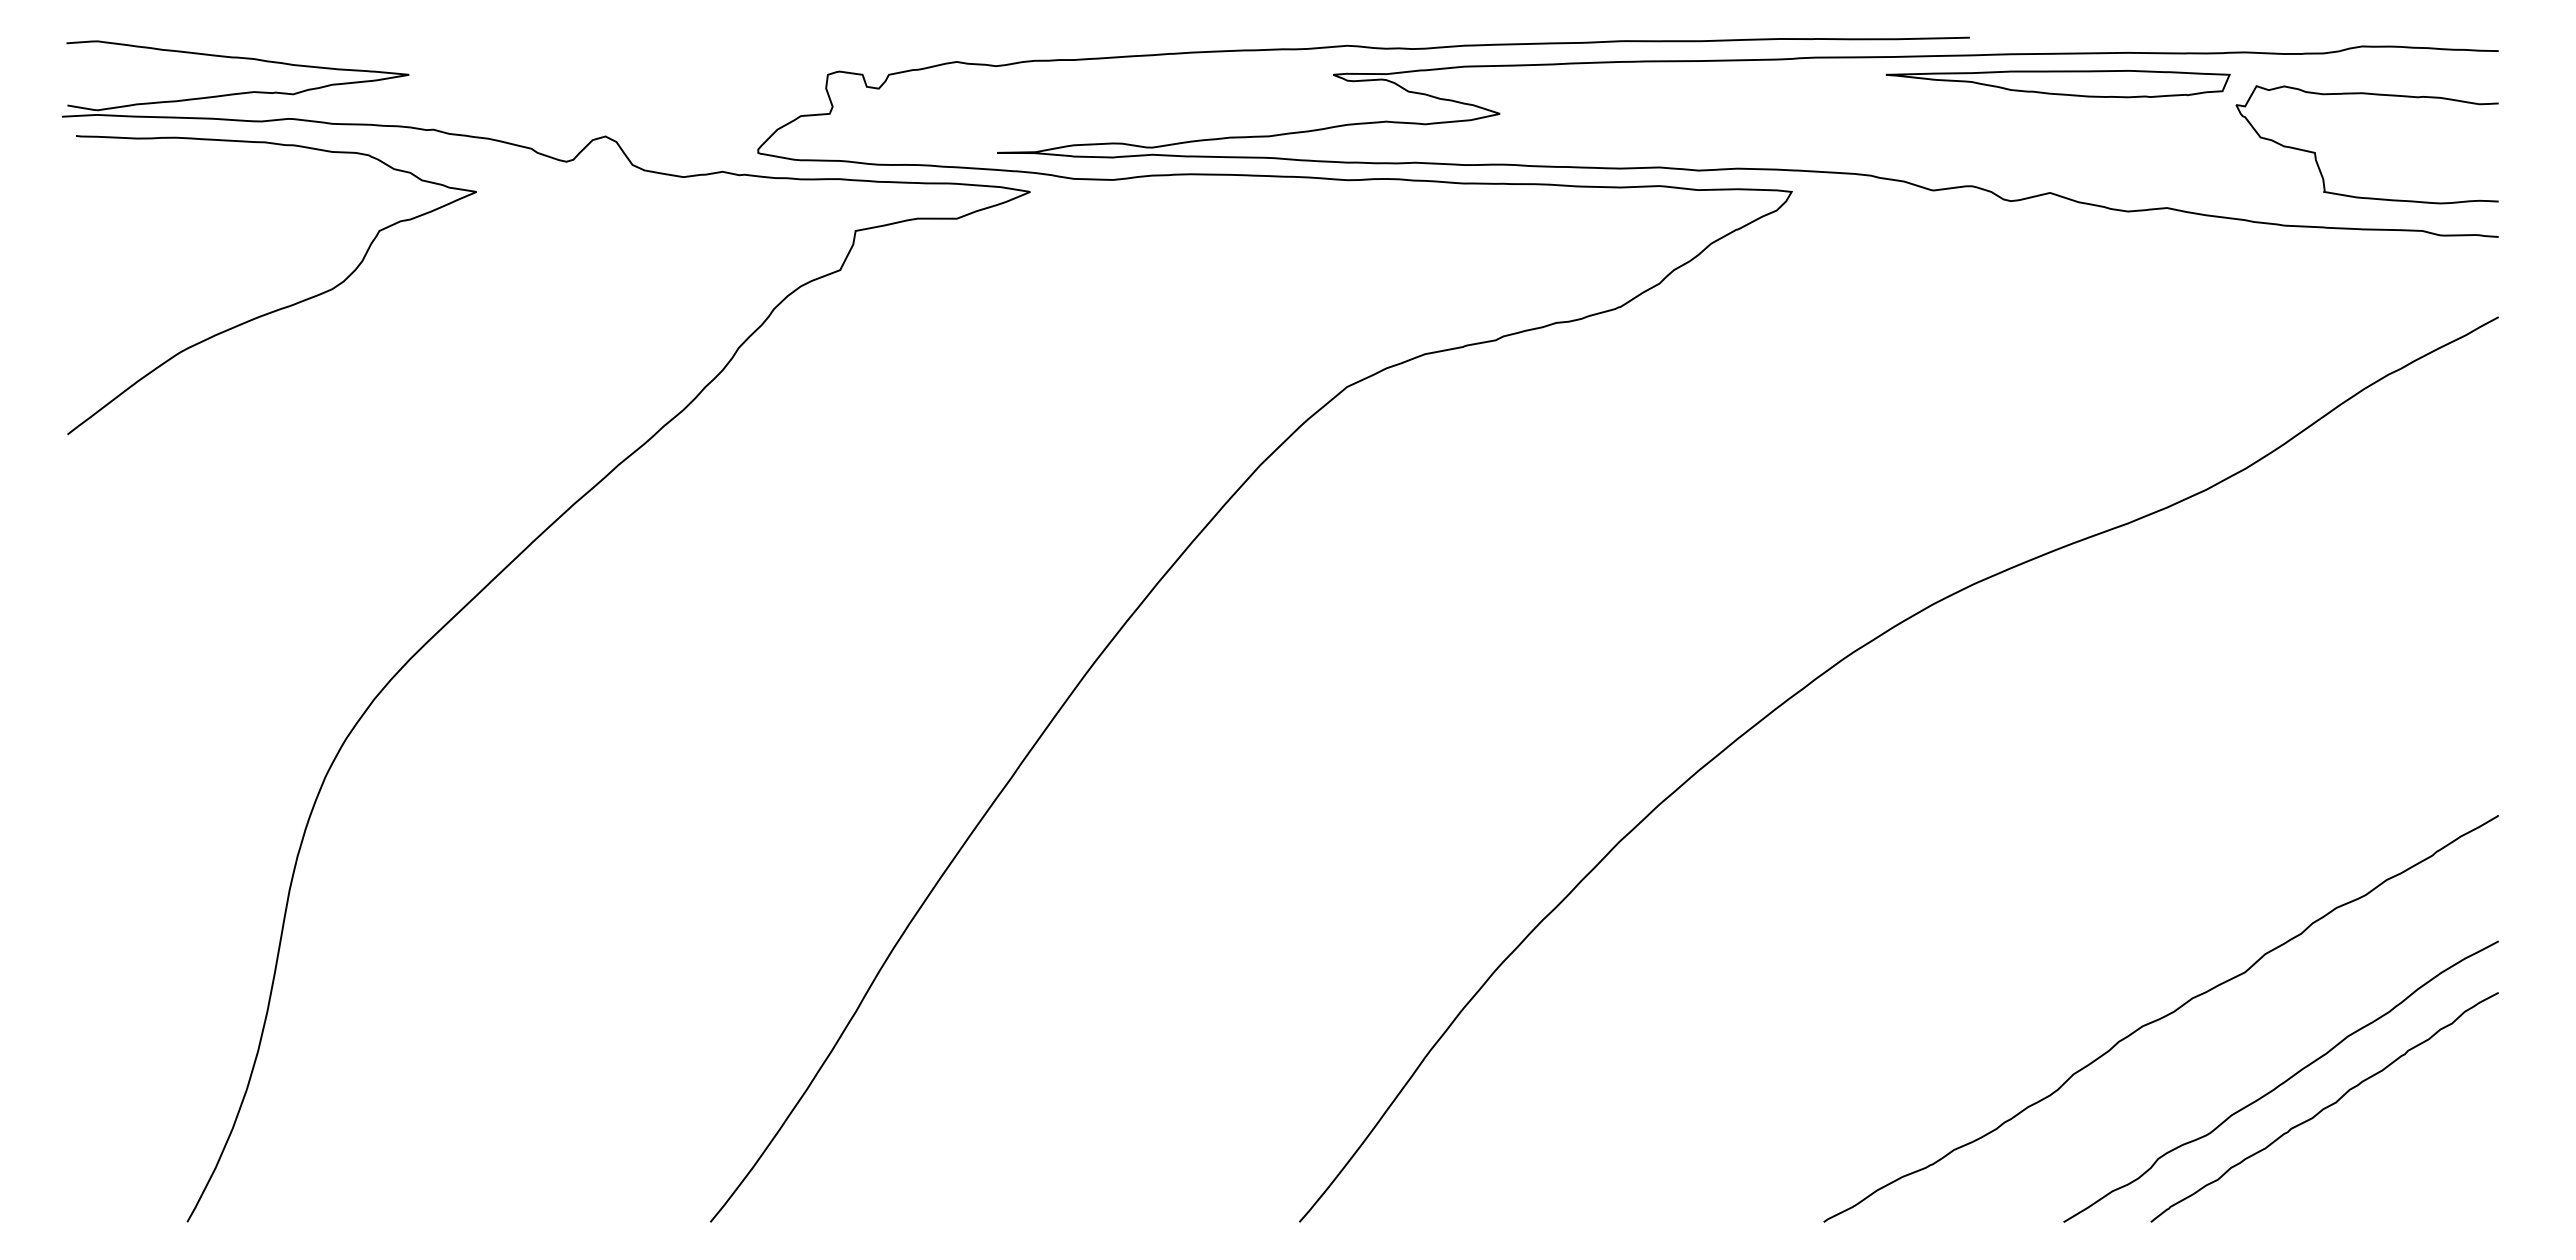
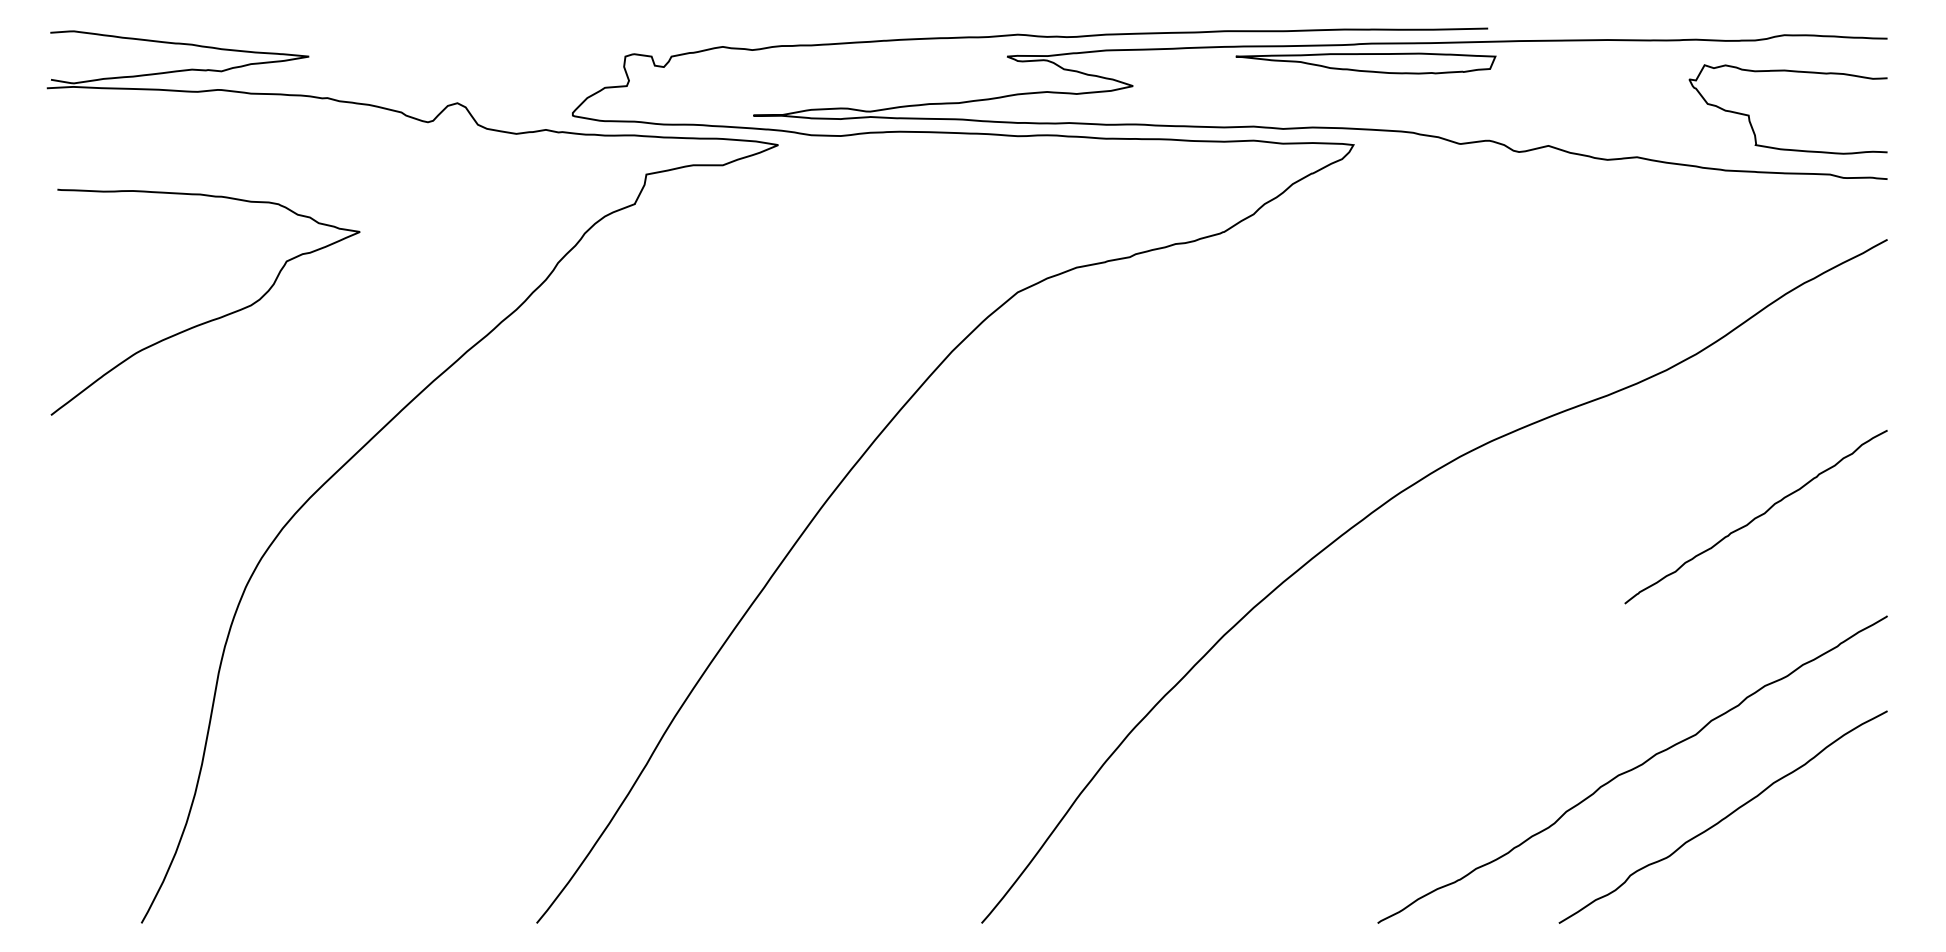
part: (2057, 84) -> (1365, 63), moved
curve: (278, 308) -> (210, 320), moved
curve: (2324, 1107) -> (1755, 517), moved

